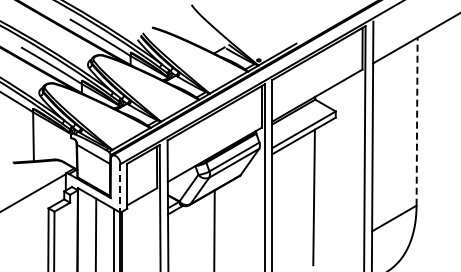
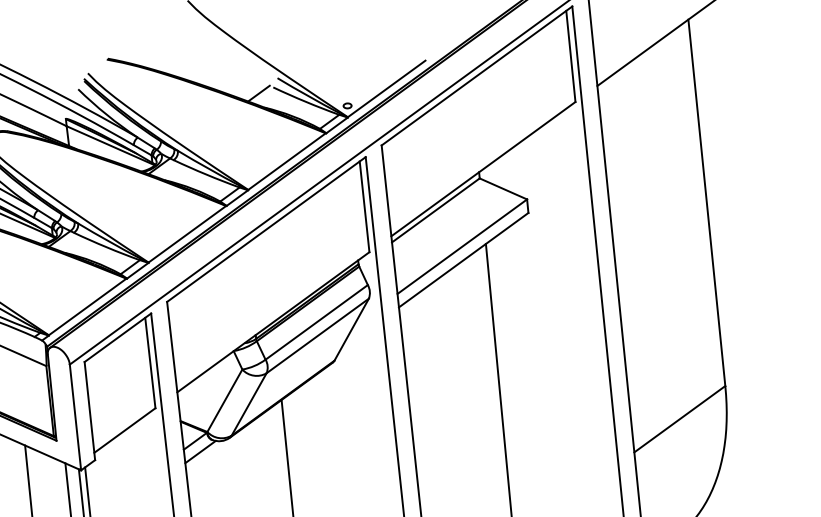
line: (417, 121) -> (707, 202), dashed -> solid
line: (120, 188) -> (75, 417), dashed -> solid

